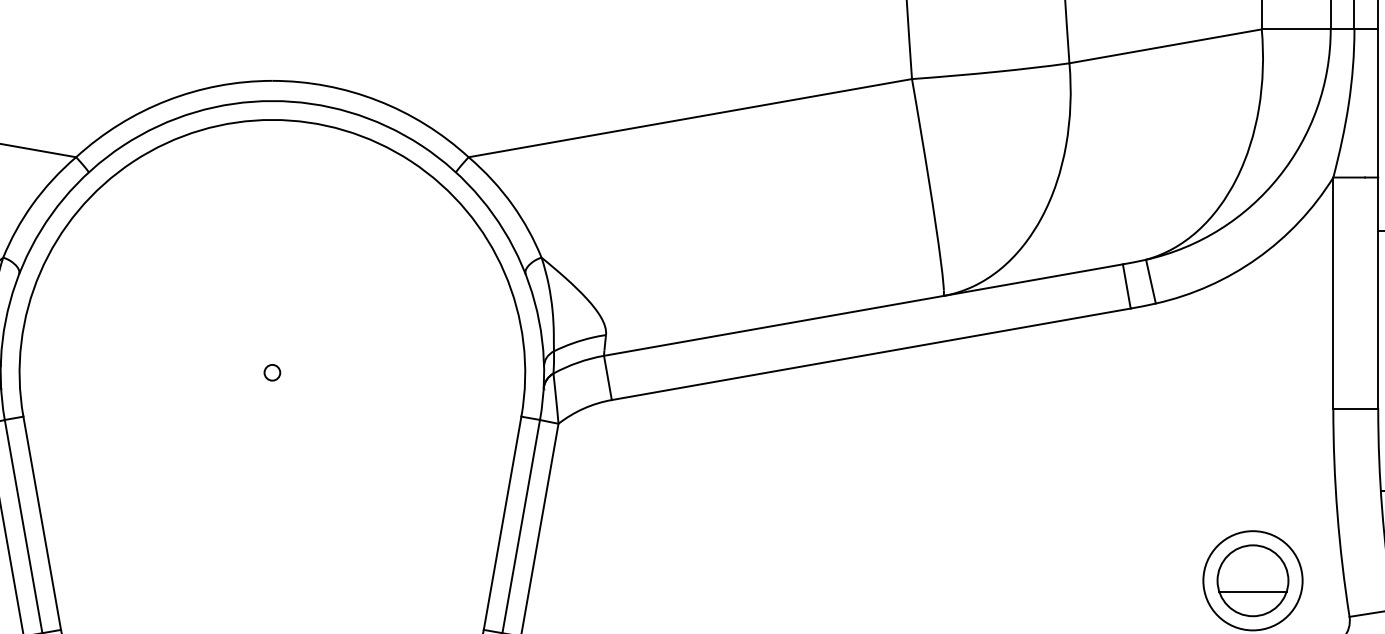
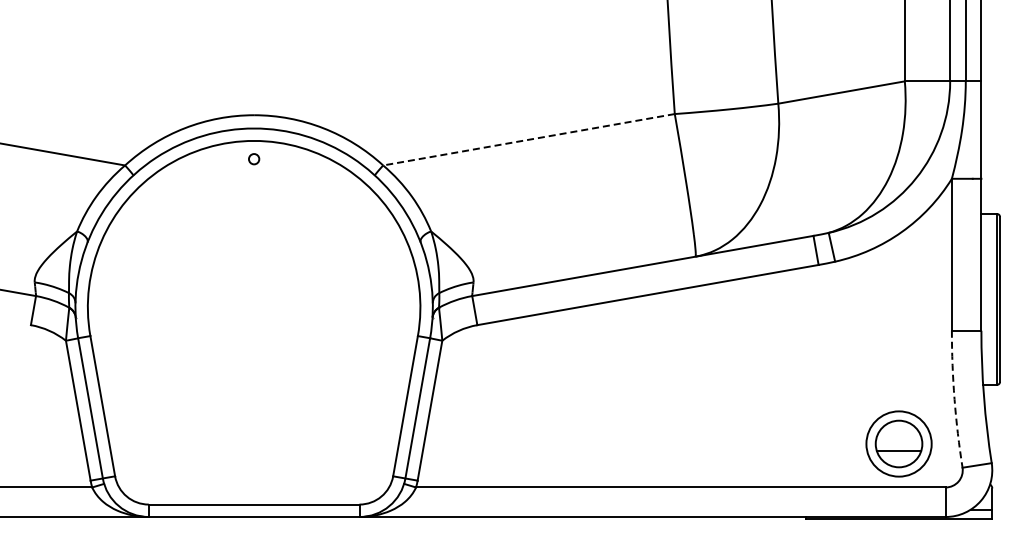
line: (689, 117) -> (528, 139), solid -> dashed
circle: (272, 373) -> (254, 159), moved
arc: (1337, 513) -> (954, 399), solid -> dashed

